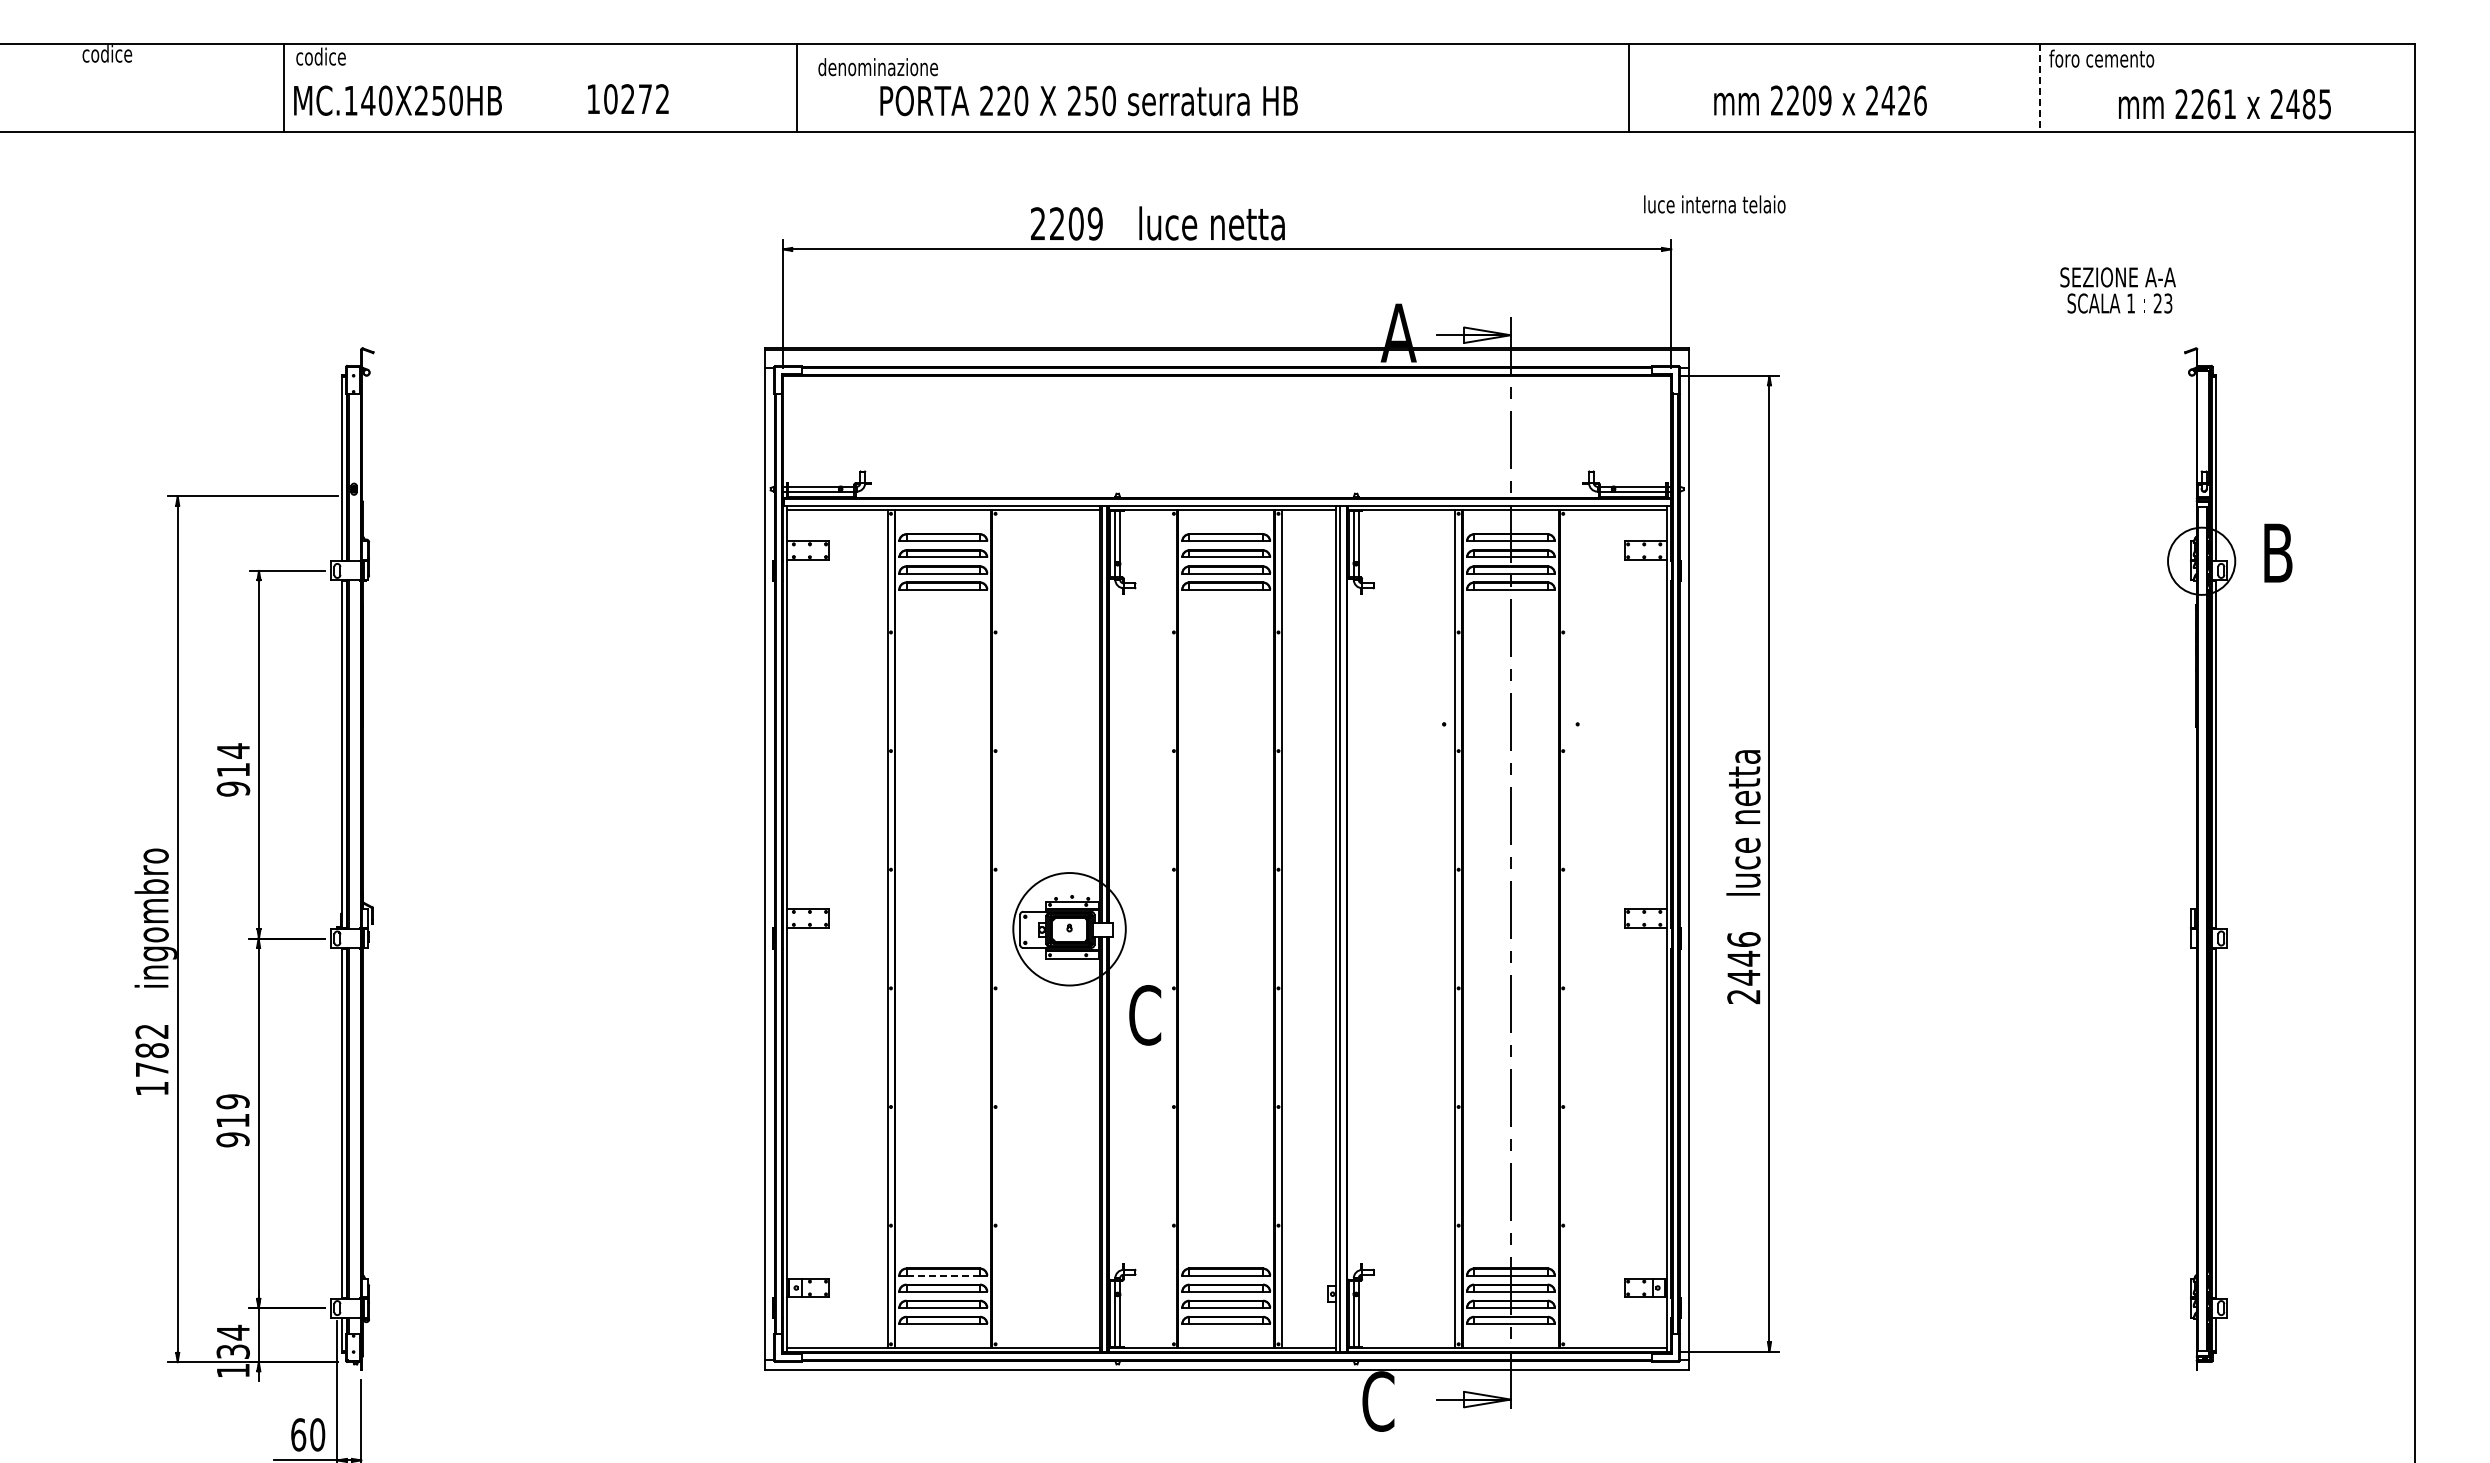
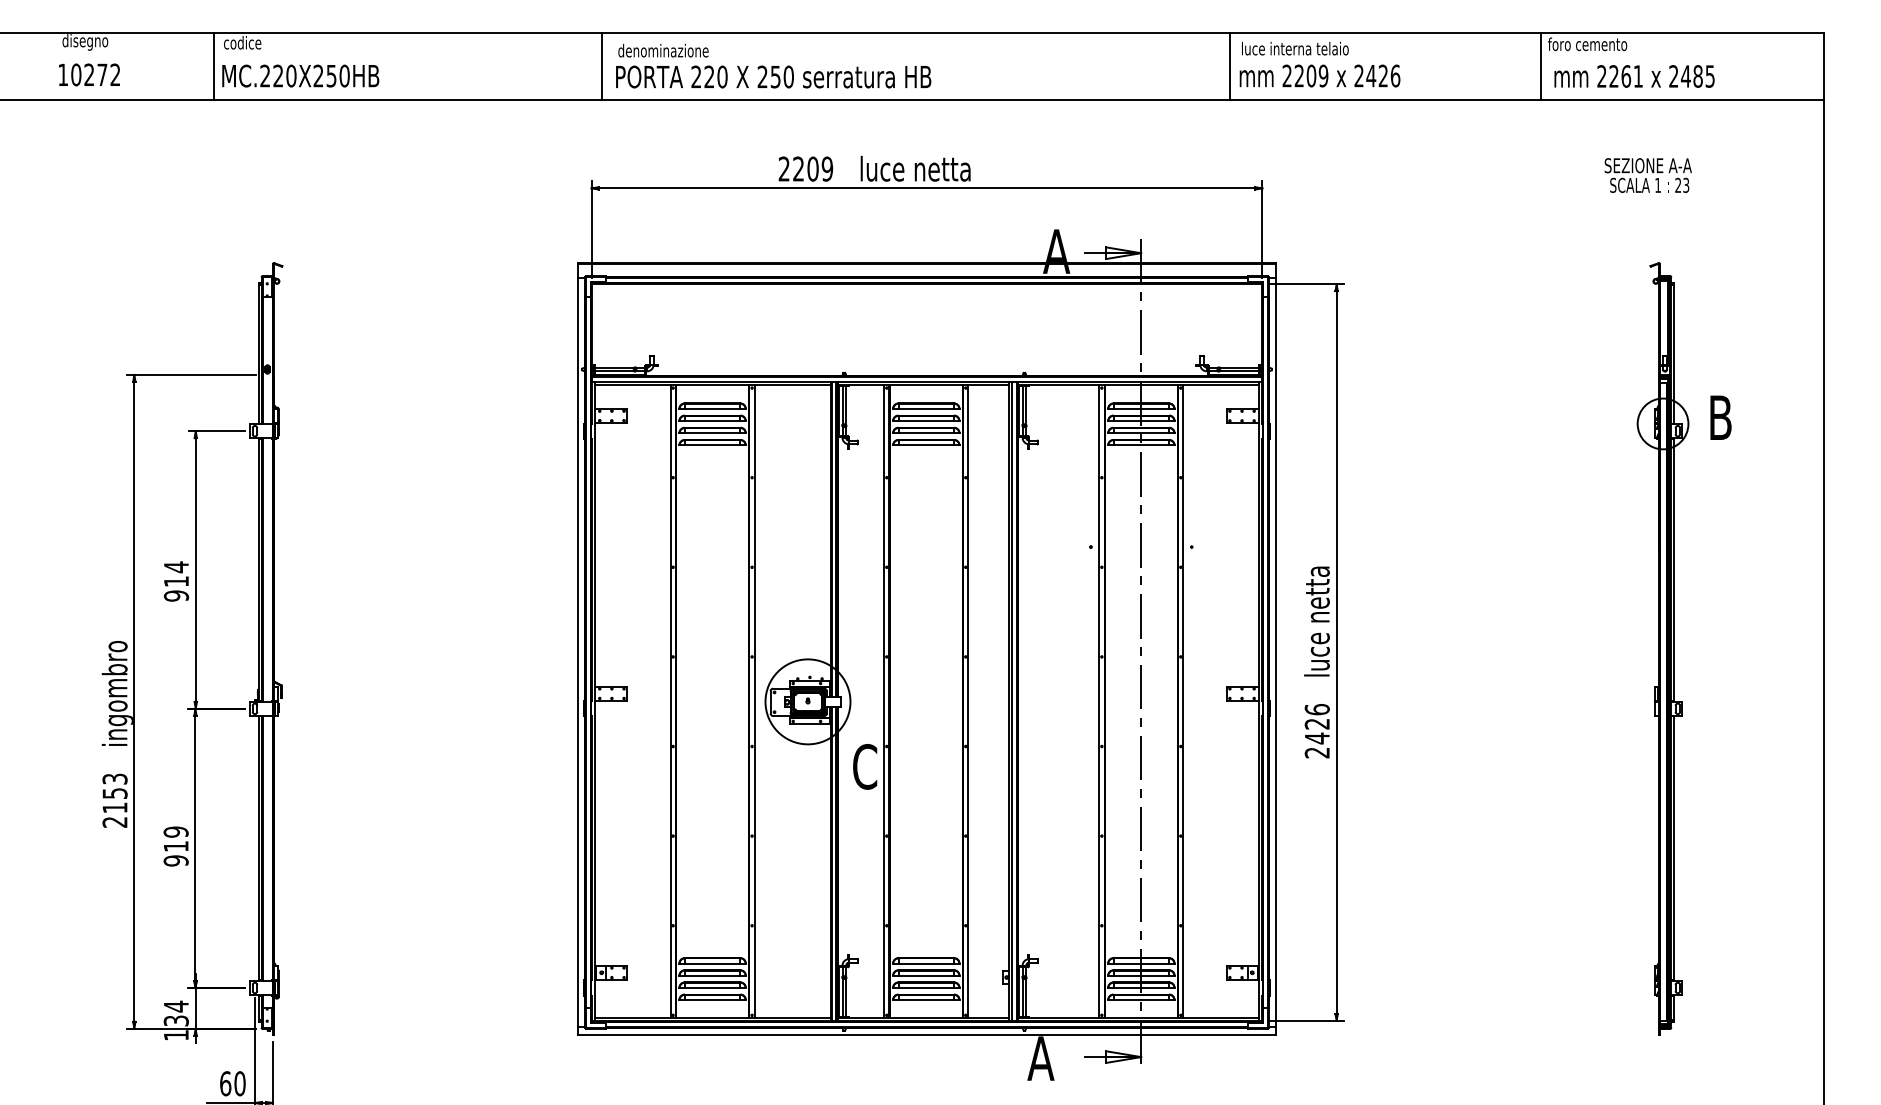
text: (113, 56) -> (85, 42), codice -> disegno
line: (2039, 88) -> (1540, 66), dashed -> solid
text: (628, 99) -> (89, 75), moved
text: (359, 100) -> (271, 75), MC.140X250HB -> MC.220X250HB
text: (1088, 100) -> (773, 76), moved
text: (1820, 100) -> (1320, 75), moved
text: (2224, 104) -> (1634, 76), moved
text: (1714, 204) -> (1295, 48), moved
text: (2117, 290) -> (1647, 175), moved
line: (998, 928) -> (754, 701), added
line: (1170, 928) -> (884, 701), added
line: (1566, 928) -> (1183, 701), added
text: (1743, 958) -> (1317, 723), 2446 -> 2426
text: (151, 1059) -> (114, 800), 1782 -> 2153
line: (943, 1275) -> (712, 963), dashed -> solid
text: (1377, 1401) -> (1040, 1058), C -> A

